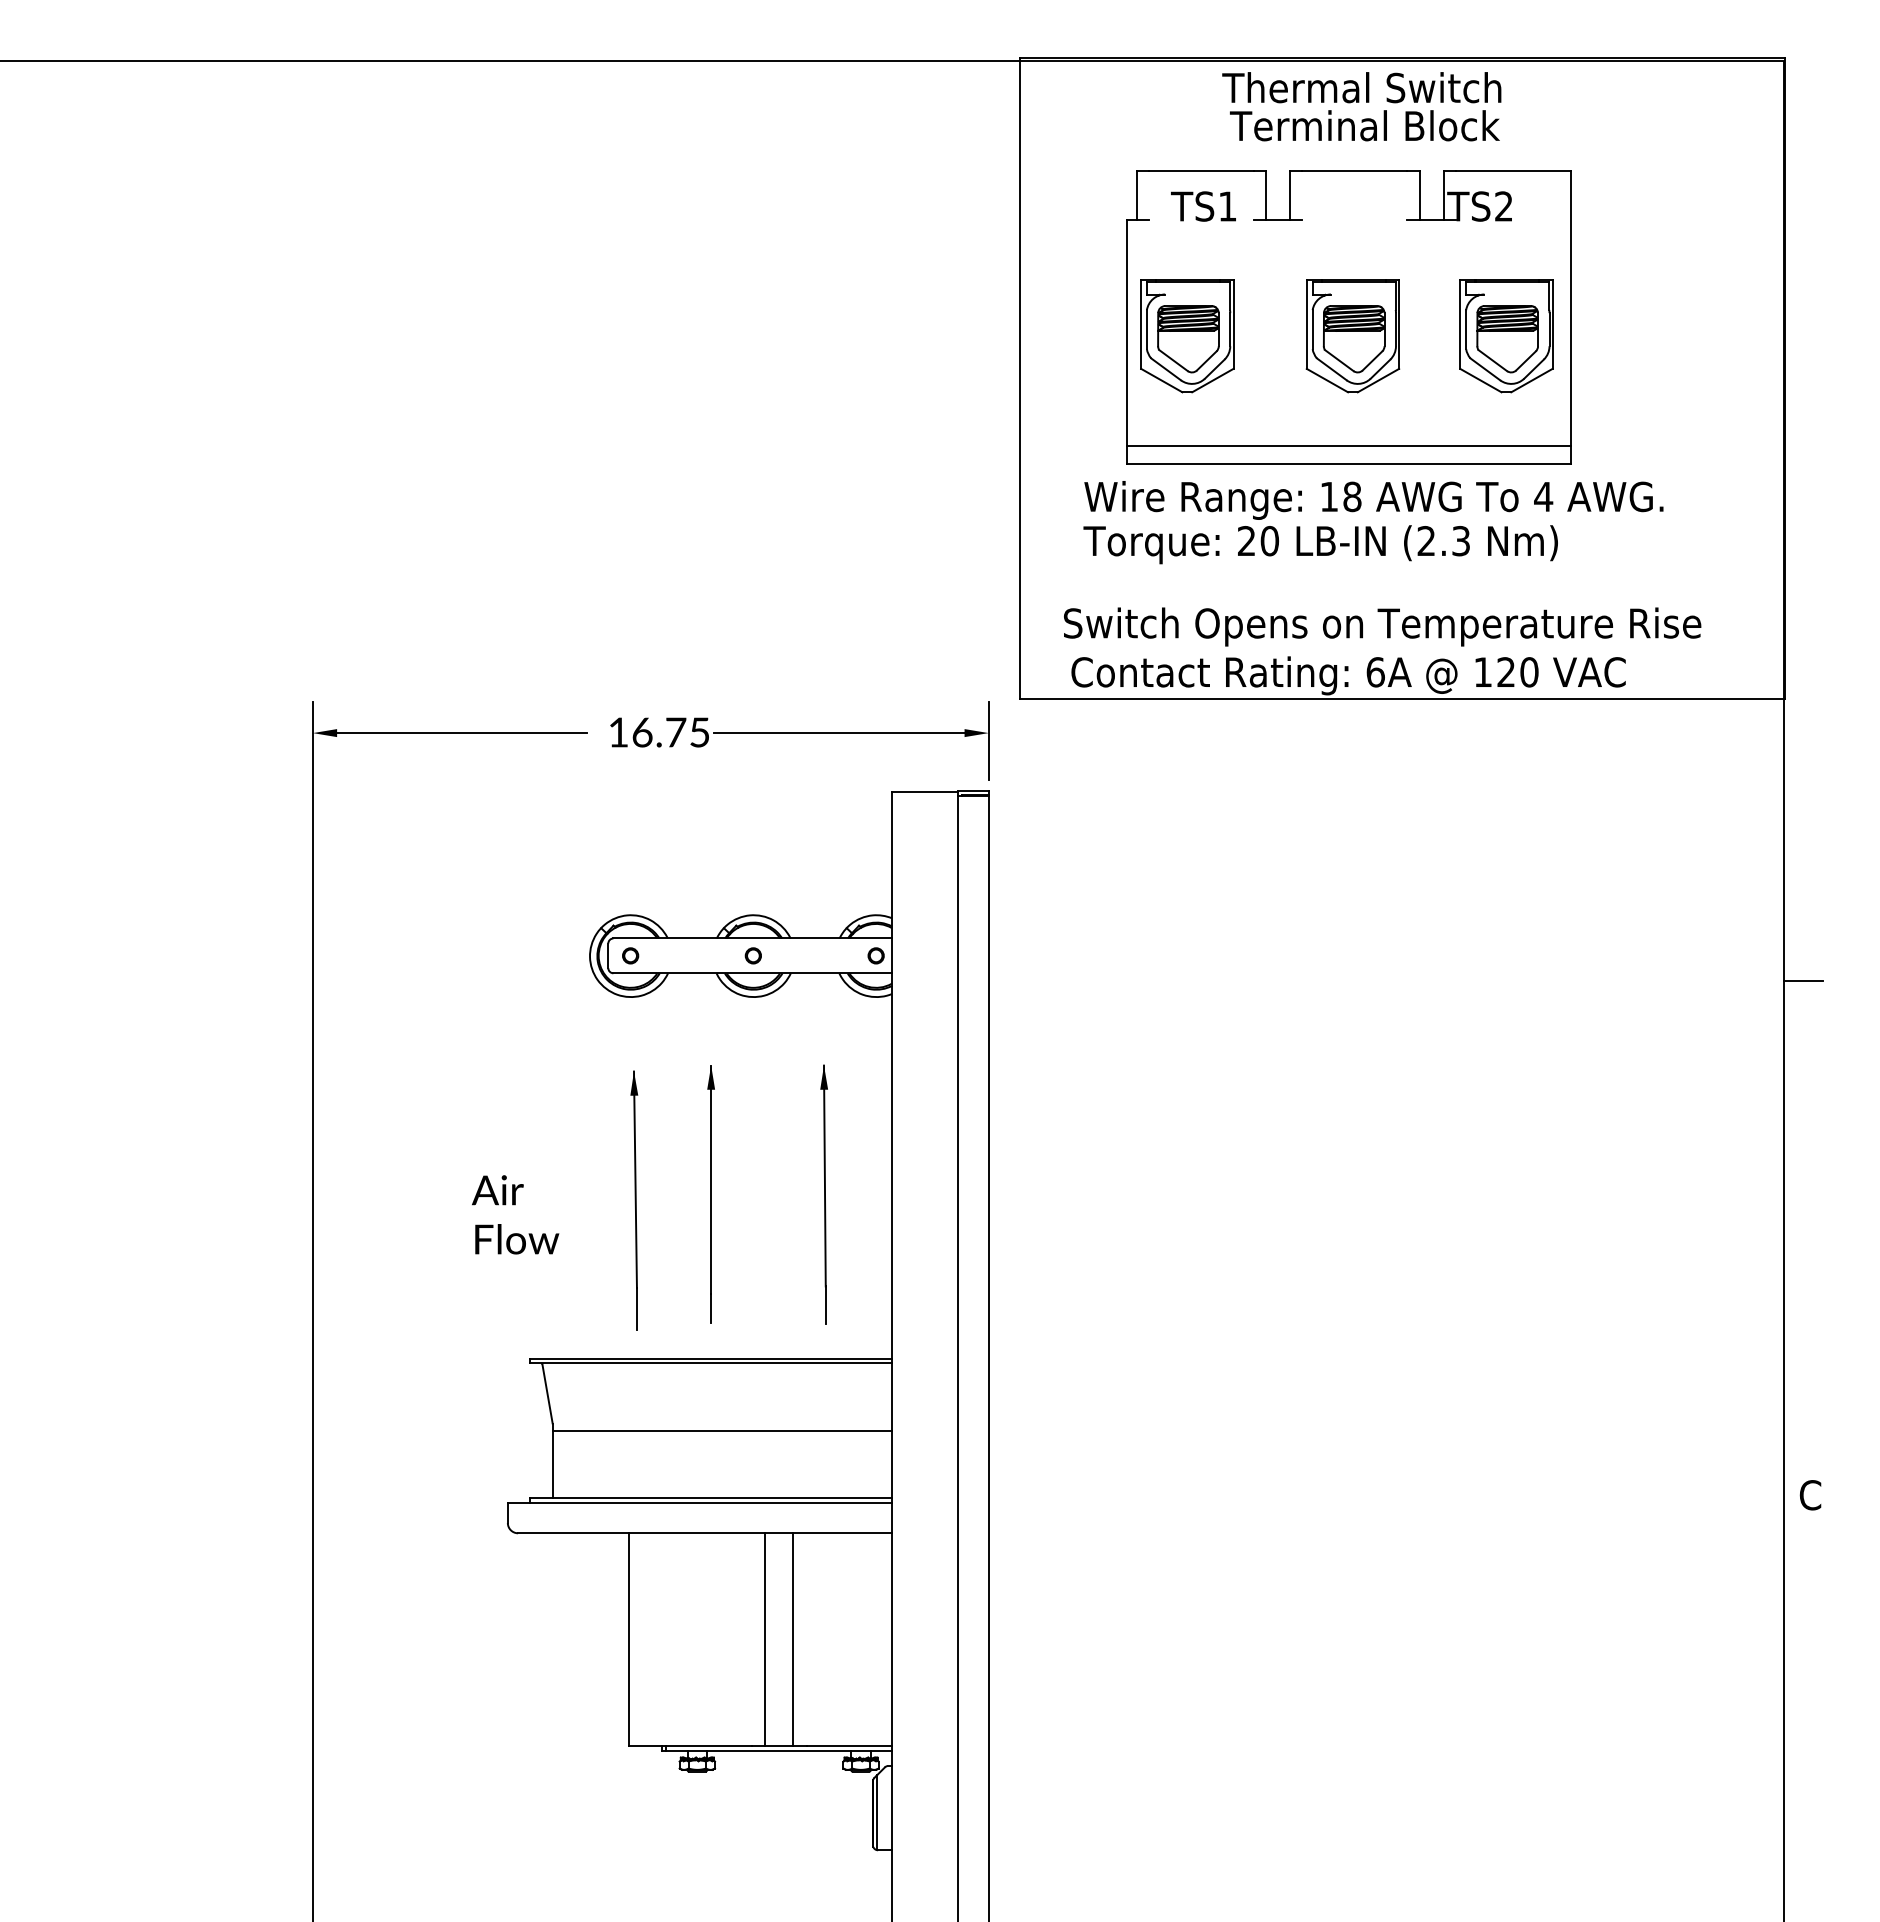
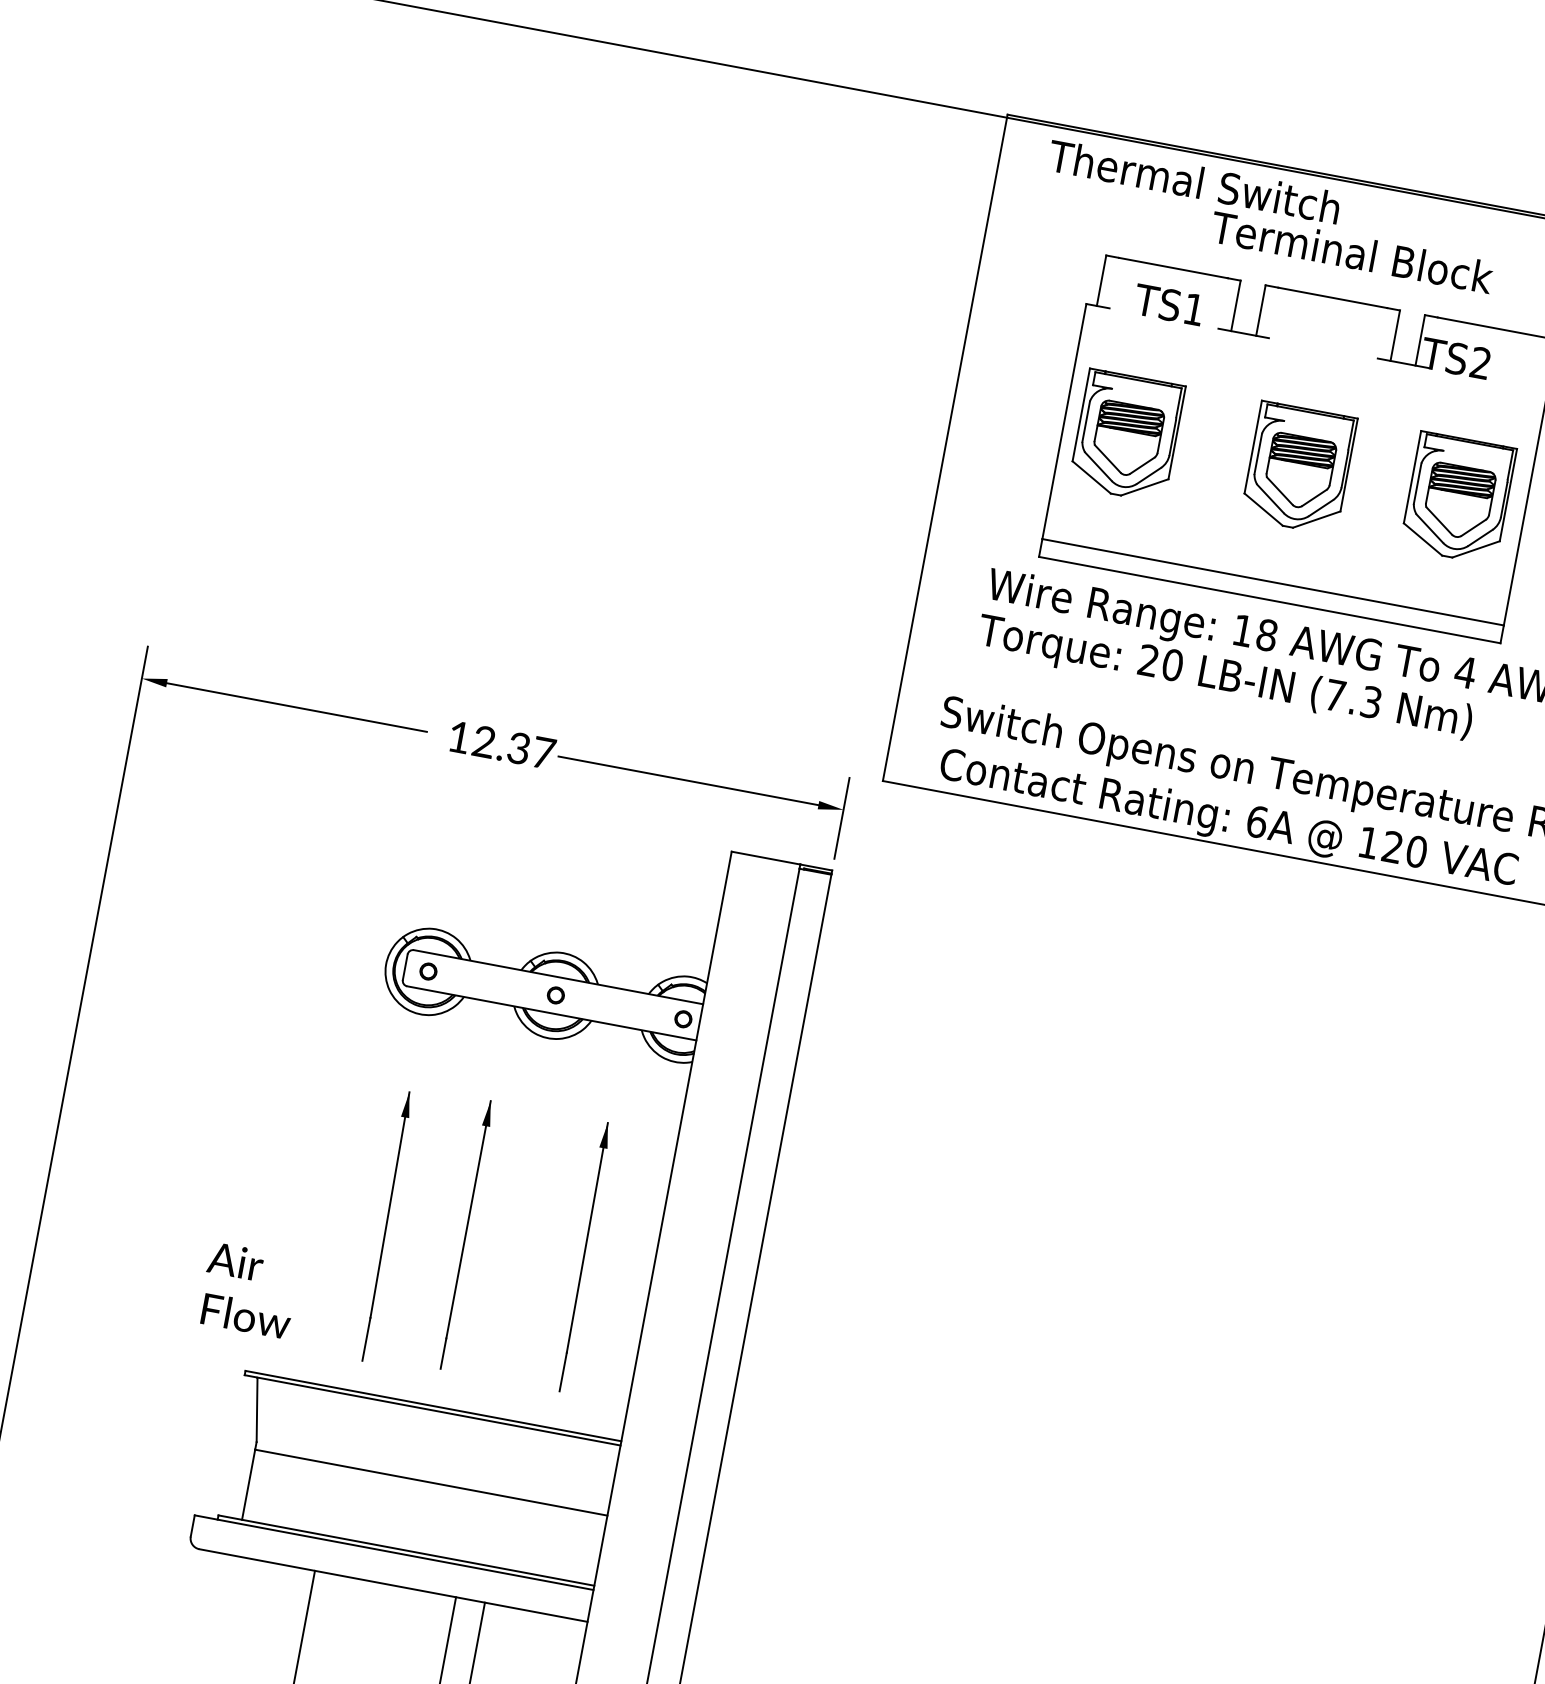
text: (1361, 87) -> (1194, 181), moved
text: (1425, 540) -> (1334, 694), (2.3 -> (7.3
text: (671, 732) -> (514, 747), 16.75 -> 12.37
text: (515, 1214) -> (249, 1290), moved

